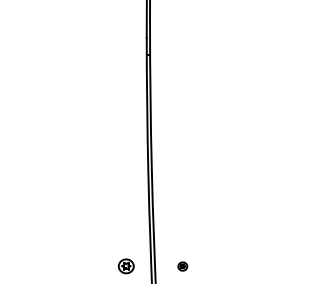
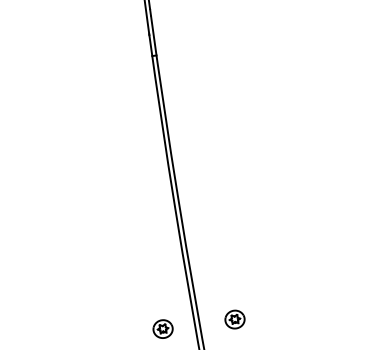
part: (182, 266) -> (234, 319), size x1.67

